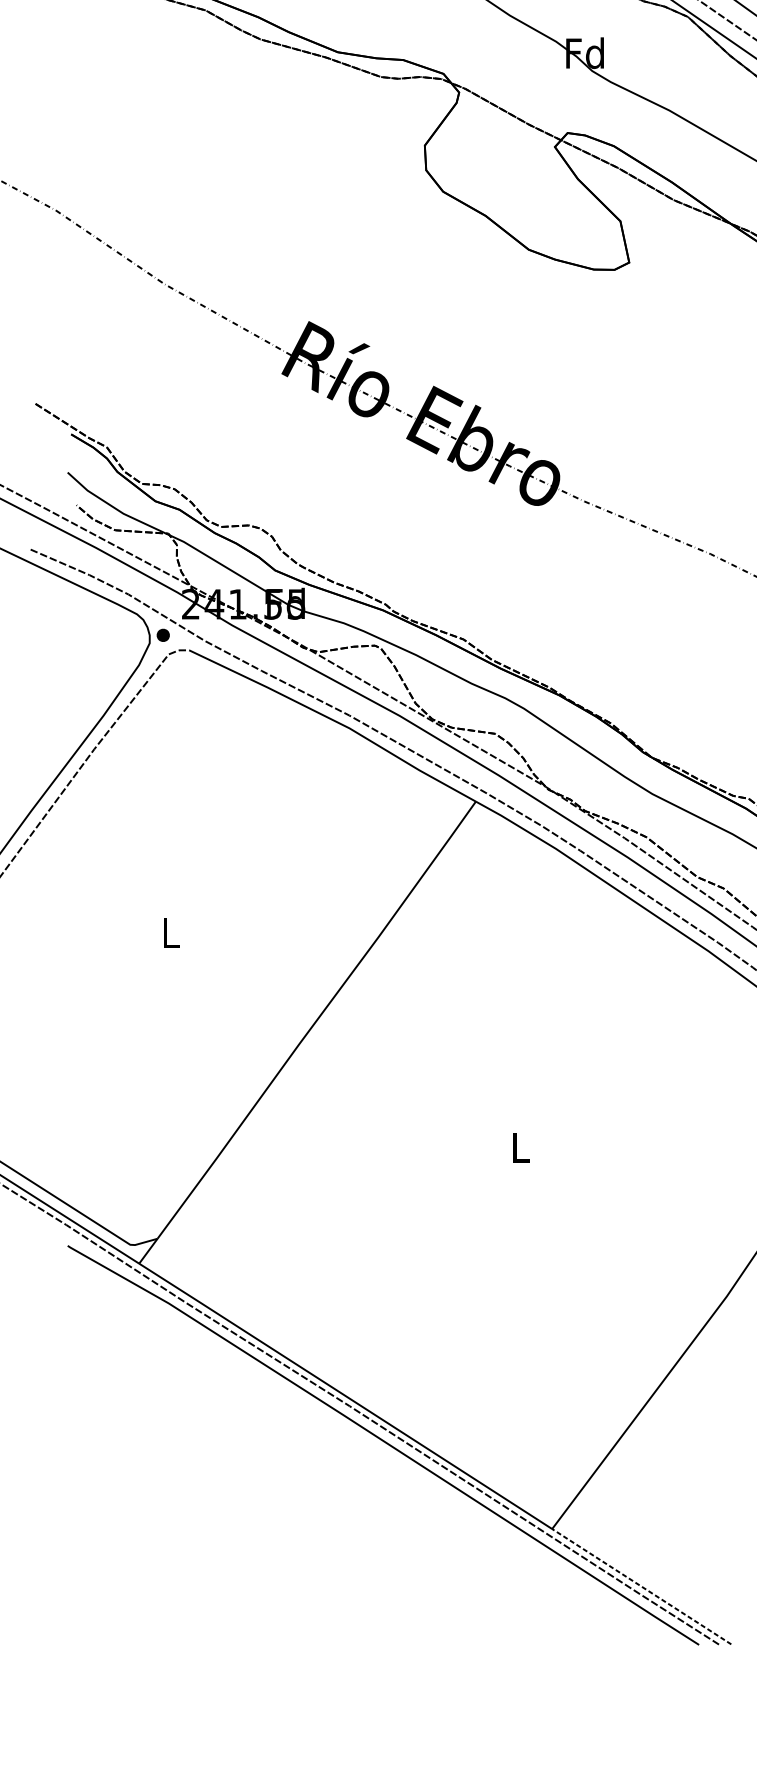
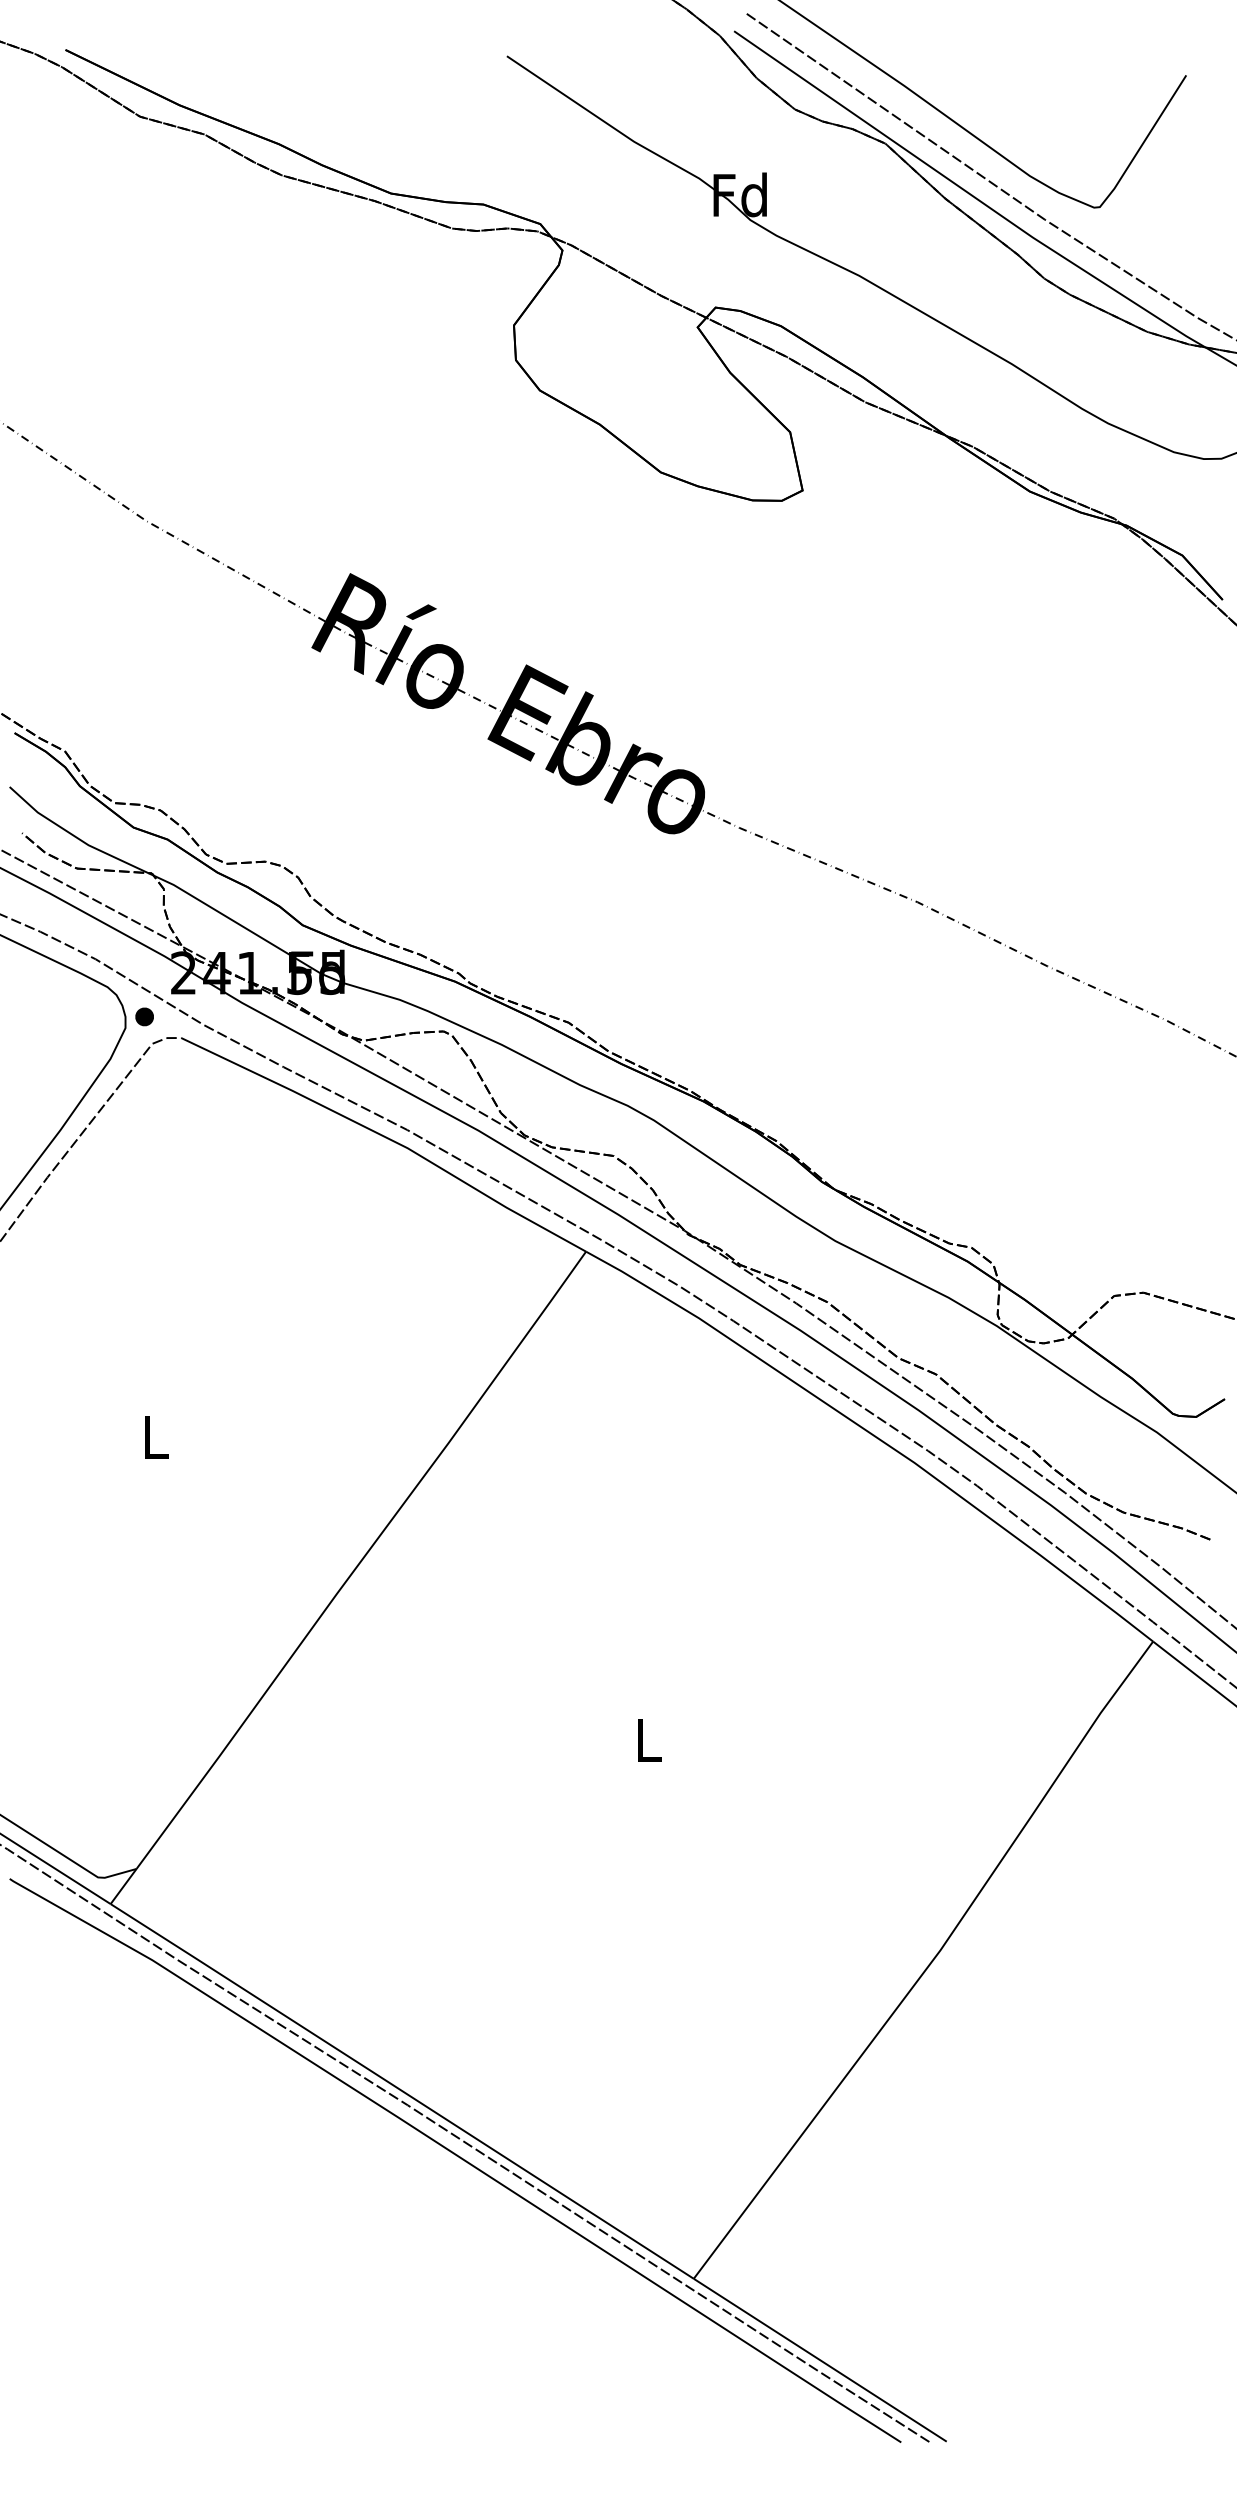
line: (641, 1586) -> (819, 2359), dashed -> solid

